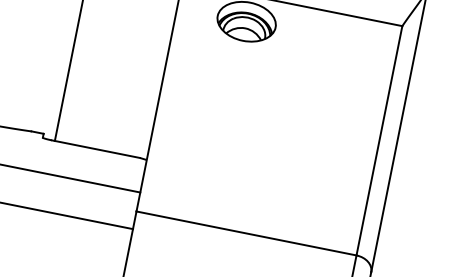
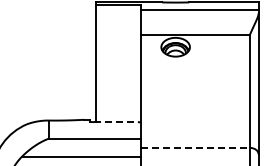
line: (96, 150) -> (116, 122), solid -> dashed
line: (248, 233) -> (196, 147), solid -> dashed

